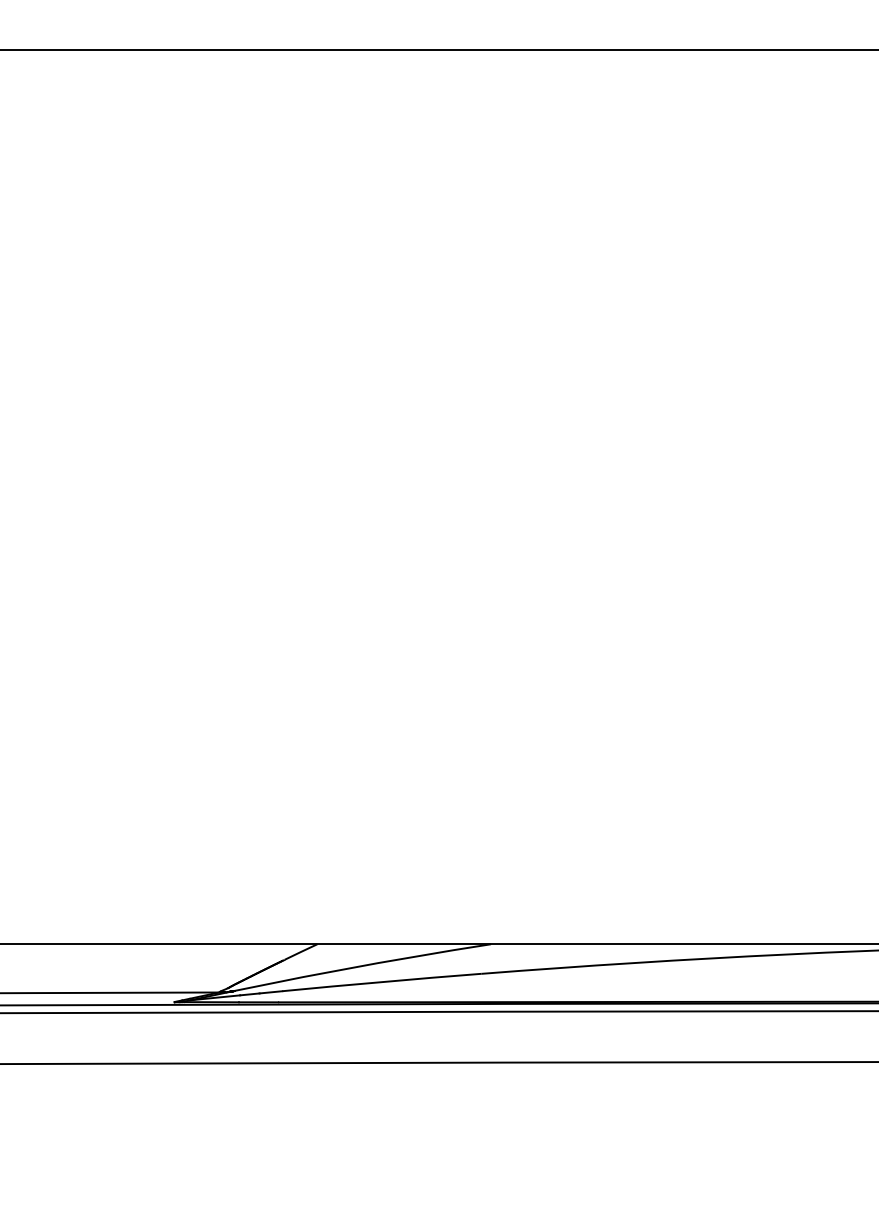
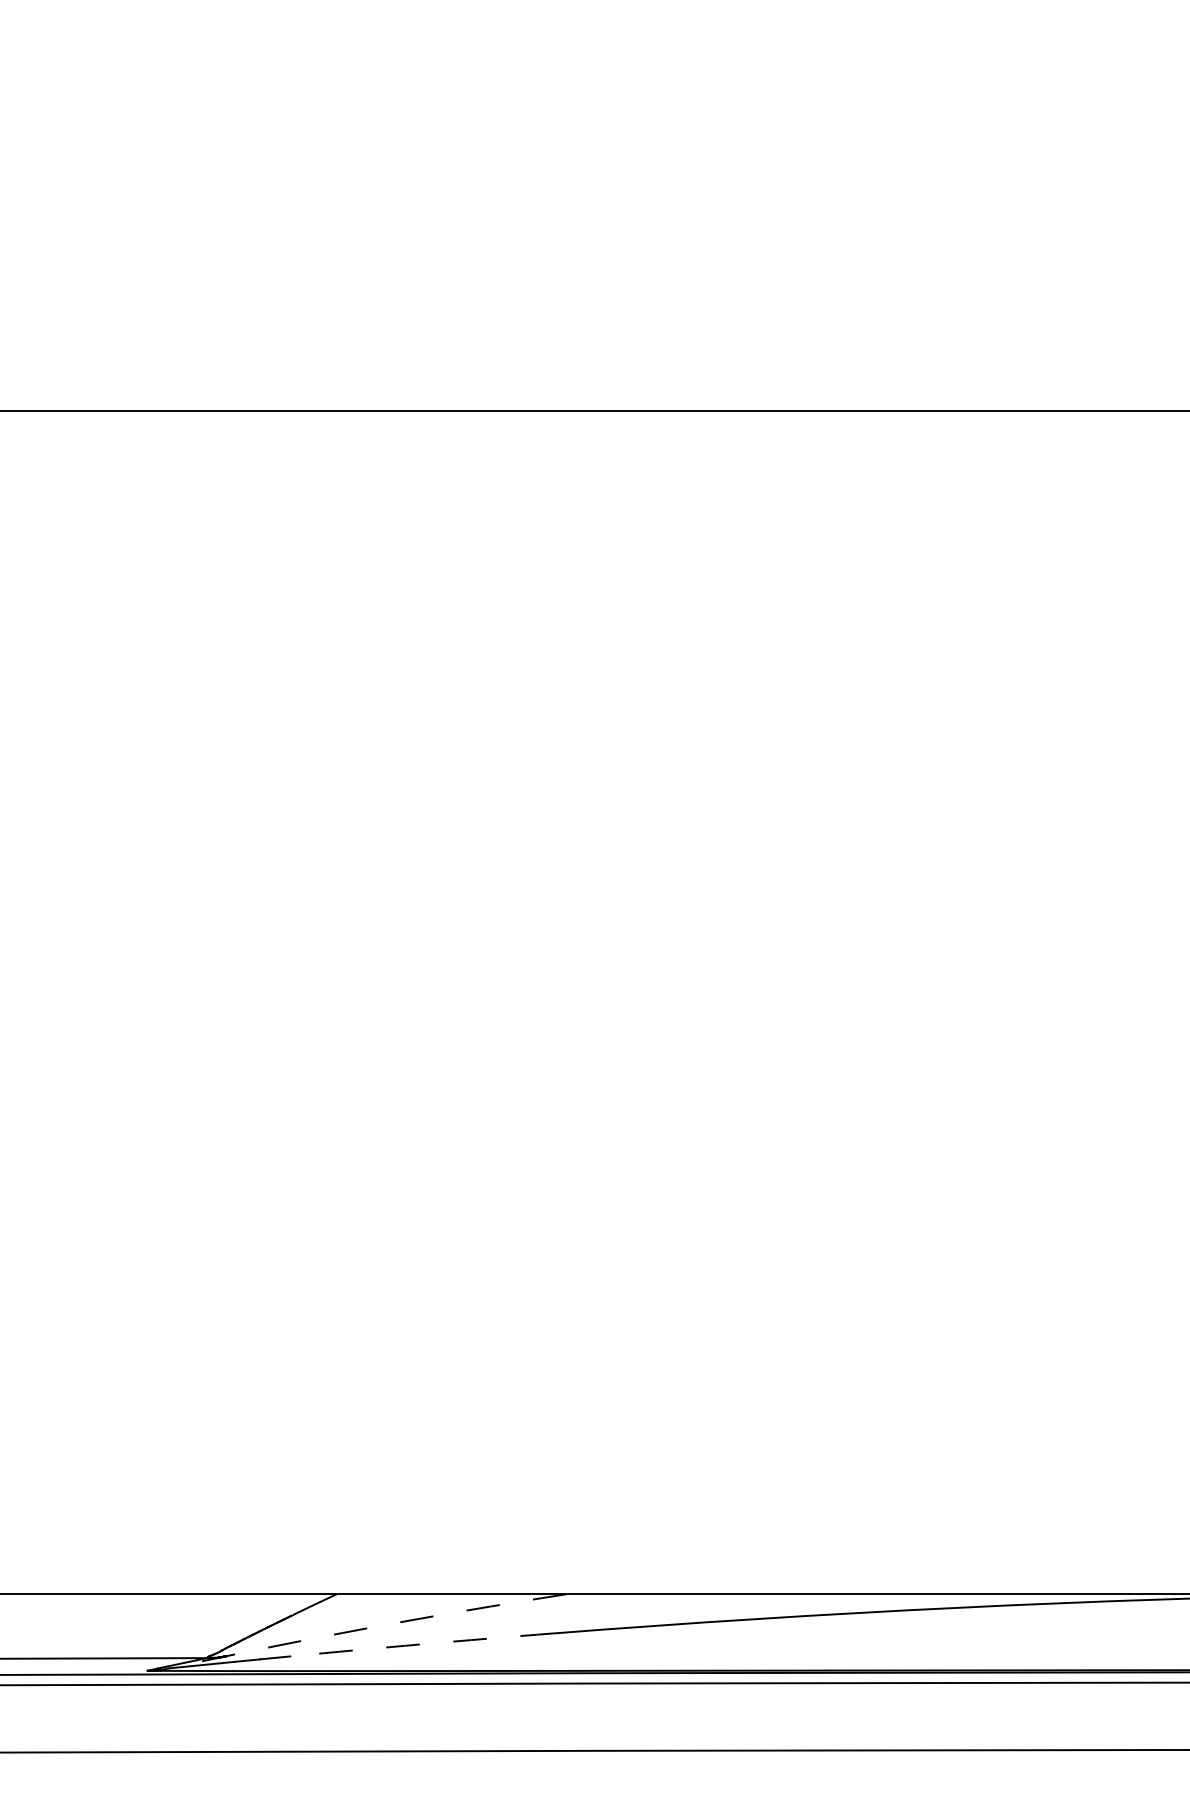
arc: (340, 970) -> (367, 1628), solid -> dashed
arc: (382, 982) -> (422, 1644), solid -> dashed

